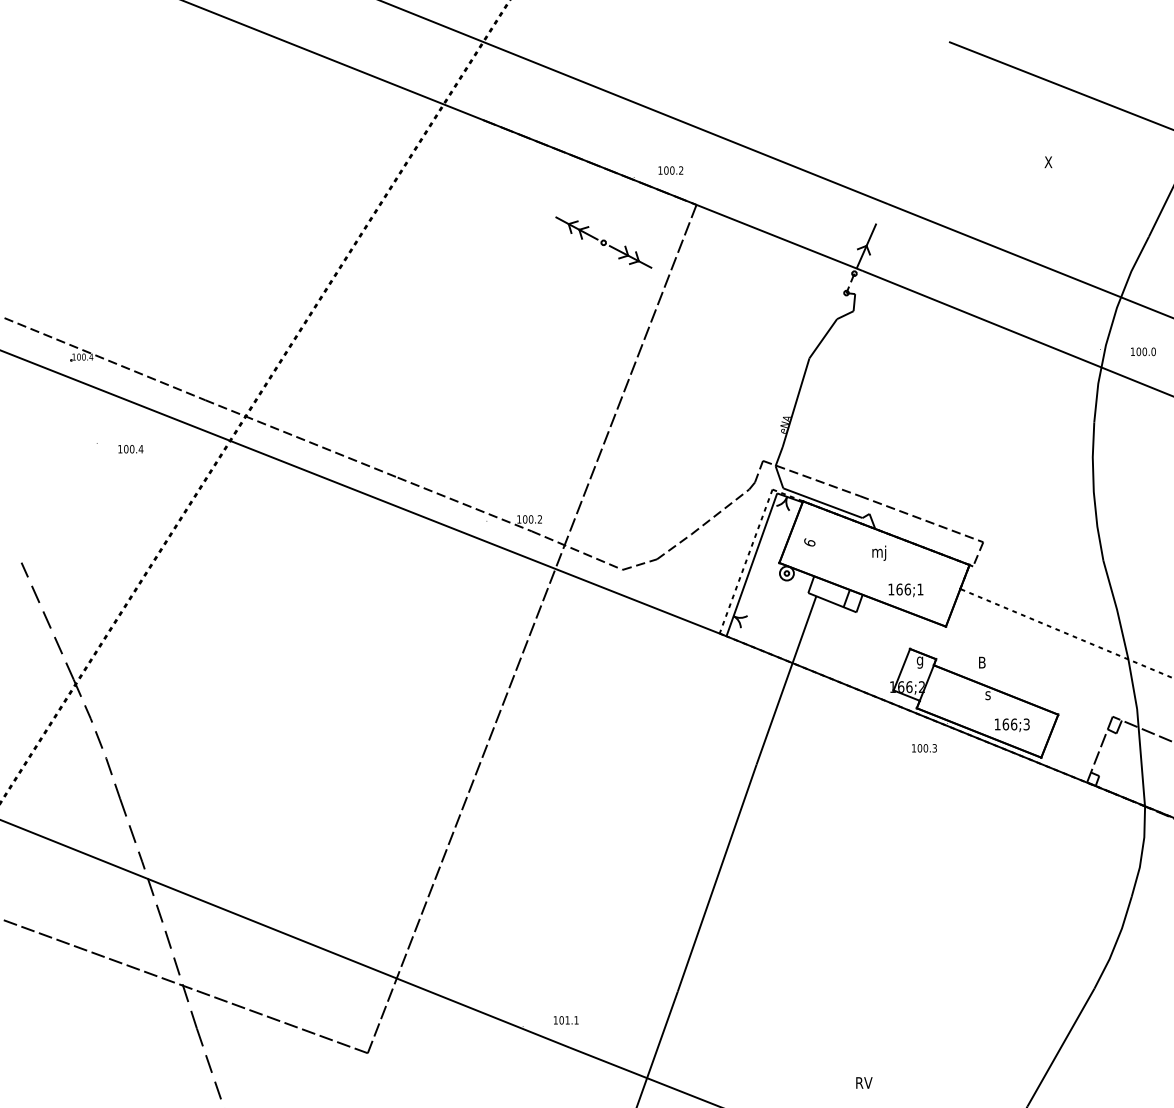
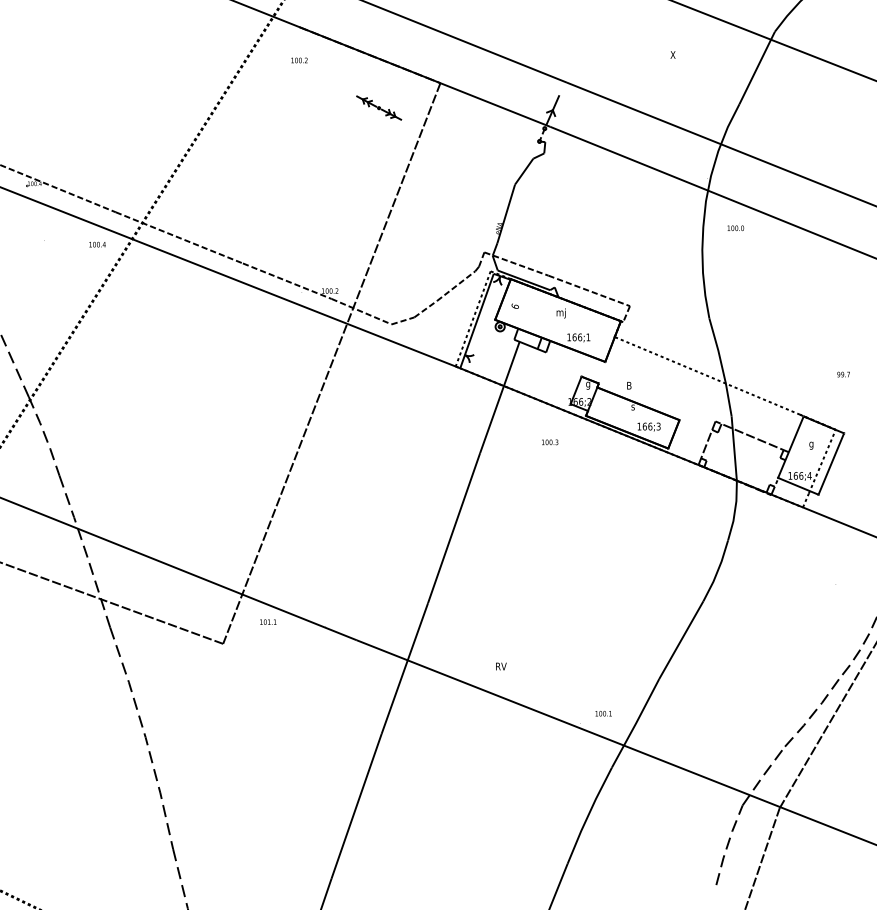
text: (670, 170) -> (299, 60), moved
part: (602, 241) -> (378, 107), size x0.7
text: (1142, 350) -> (735, 227), moved
text: (130, 448) -> (97, 244), moved
text: (925, 748) -> (550, 442), moved
text: (566, 1019) -> (268, 621), moved
text: (864, 1082) -> (501, 666), moved

